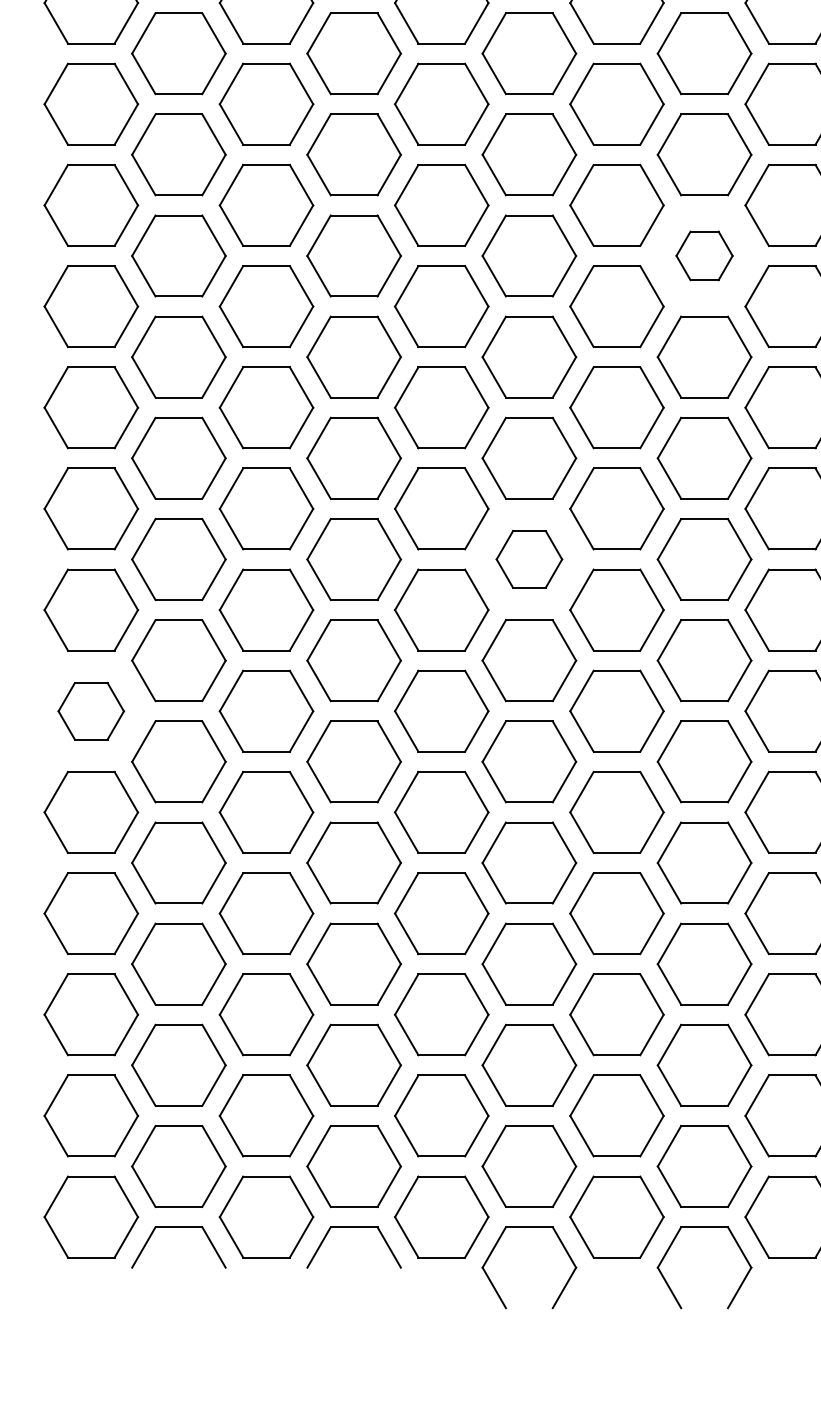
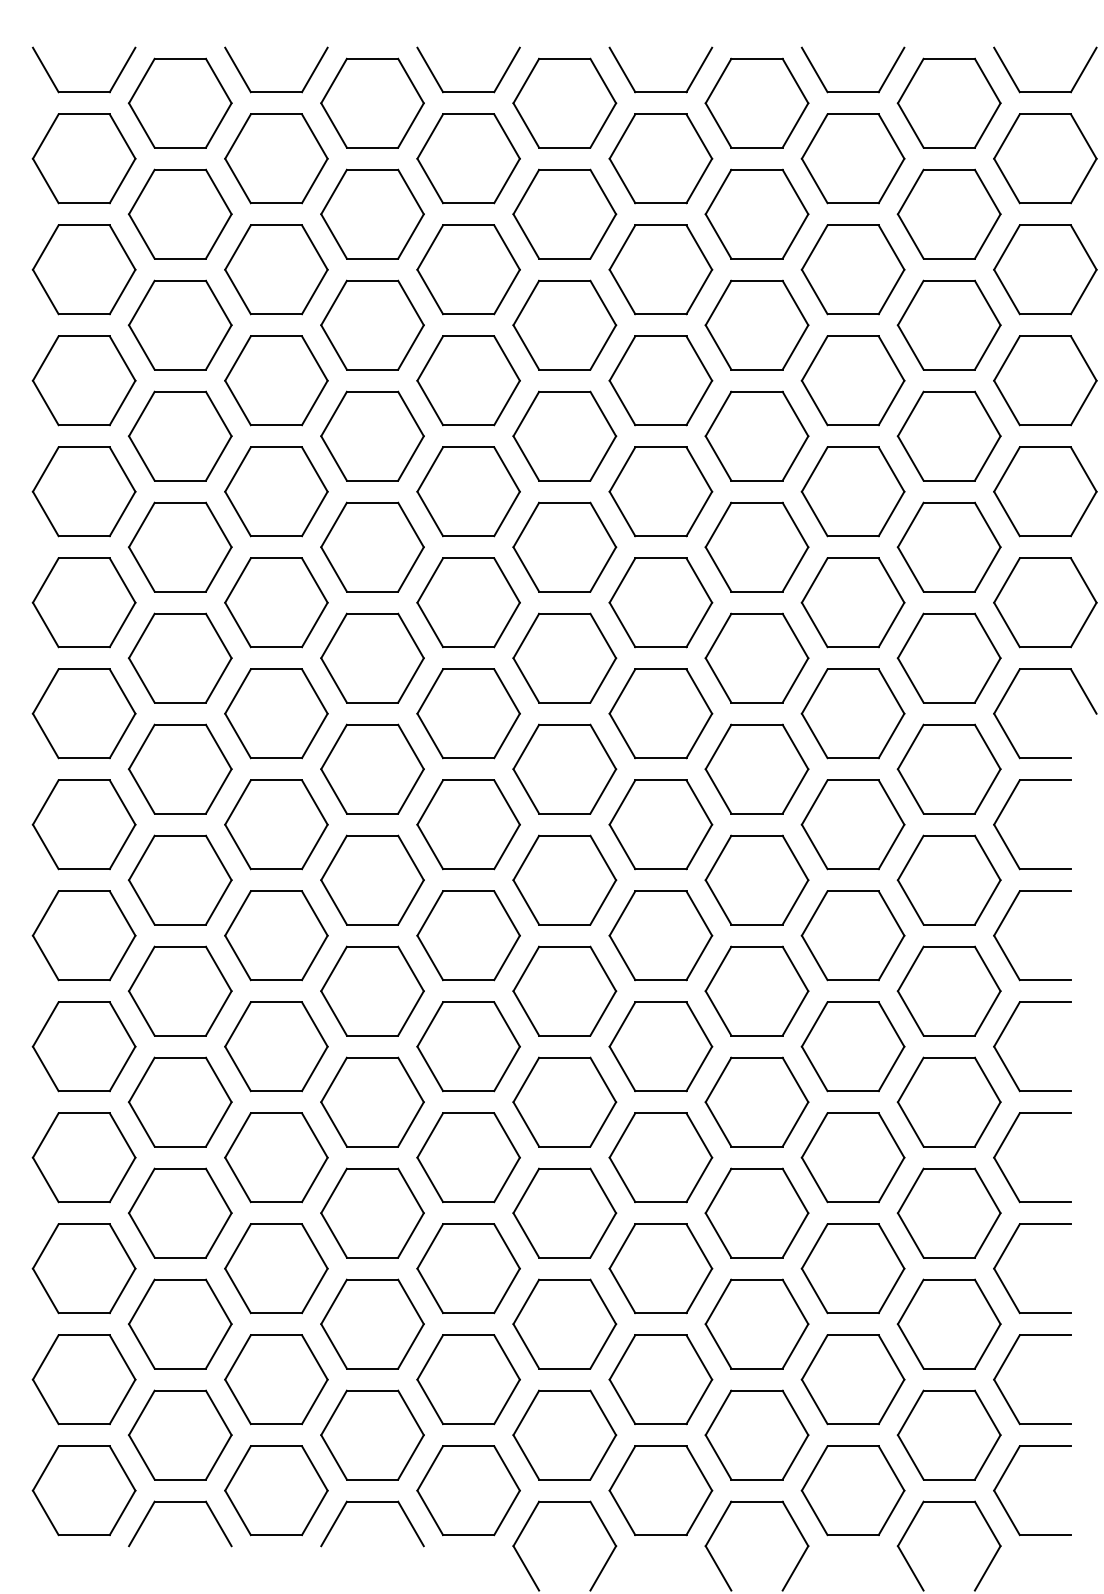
part: (704, 255) -> (756, 435), size x1.67
part: (529, 558) -> (564, 768), size x1.43
part: (90, 711) -> (83, 935), size x1.43

